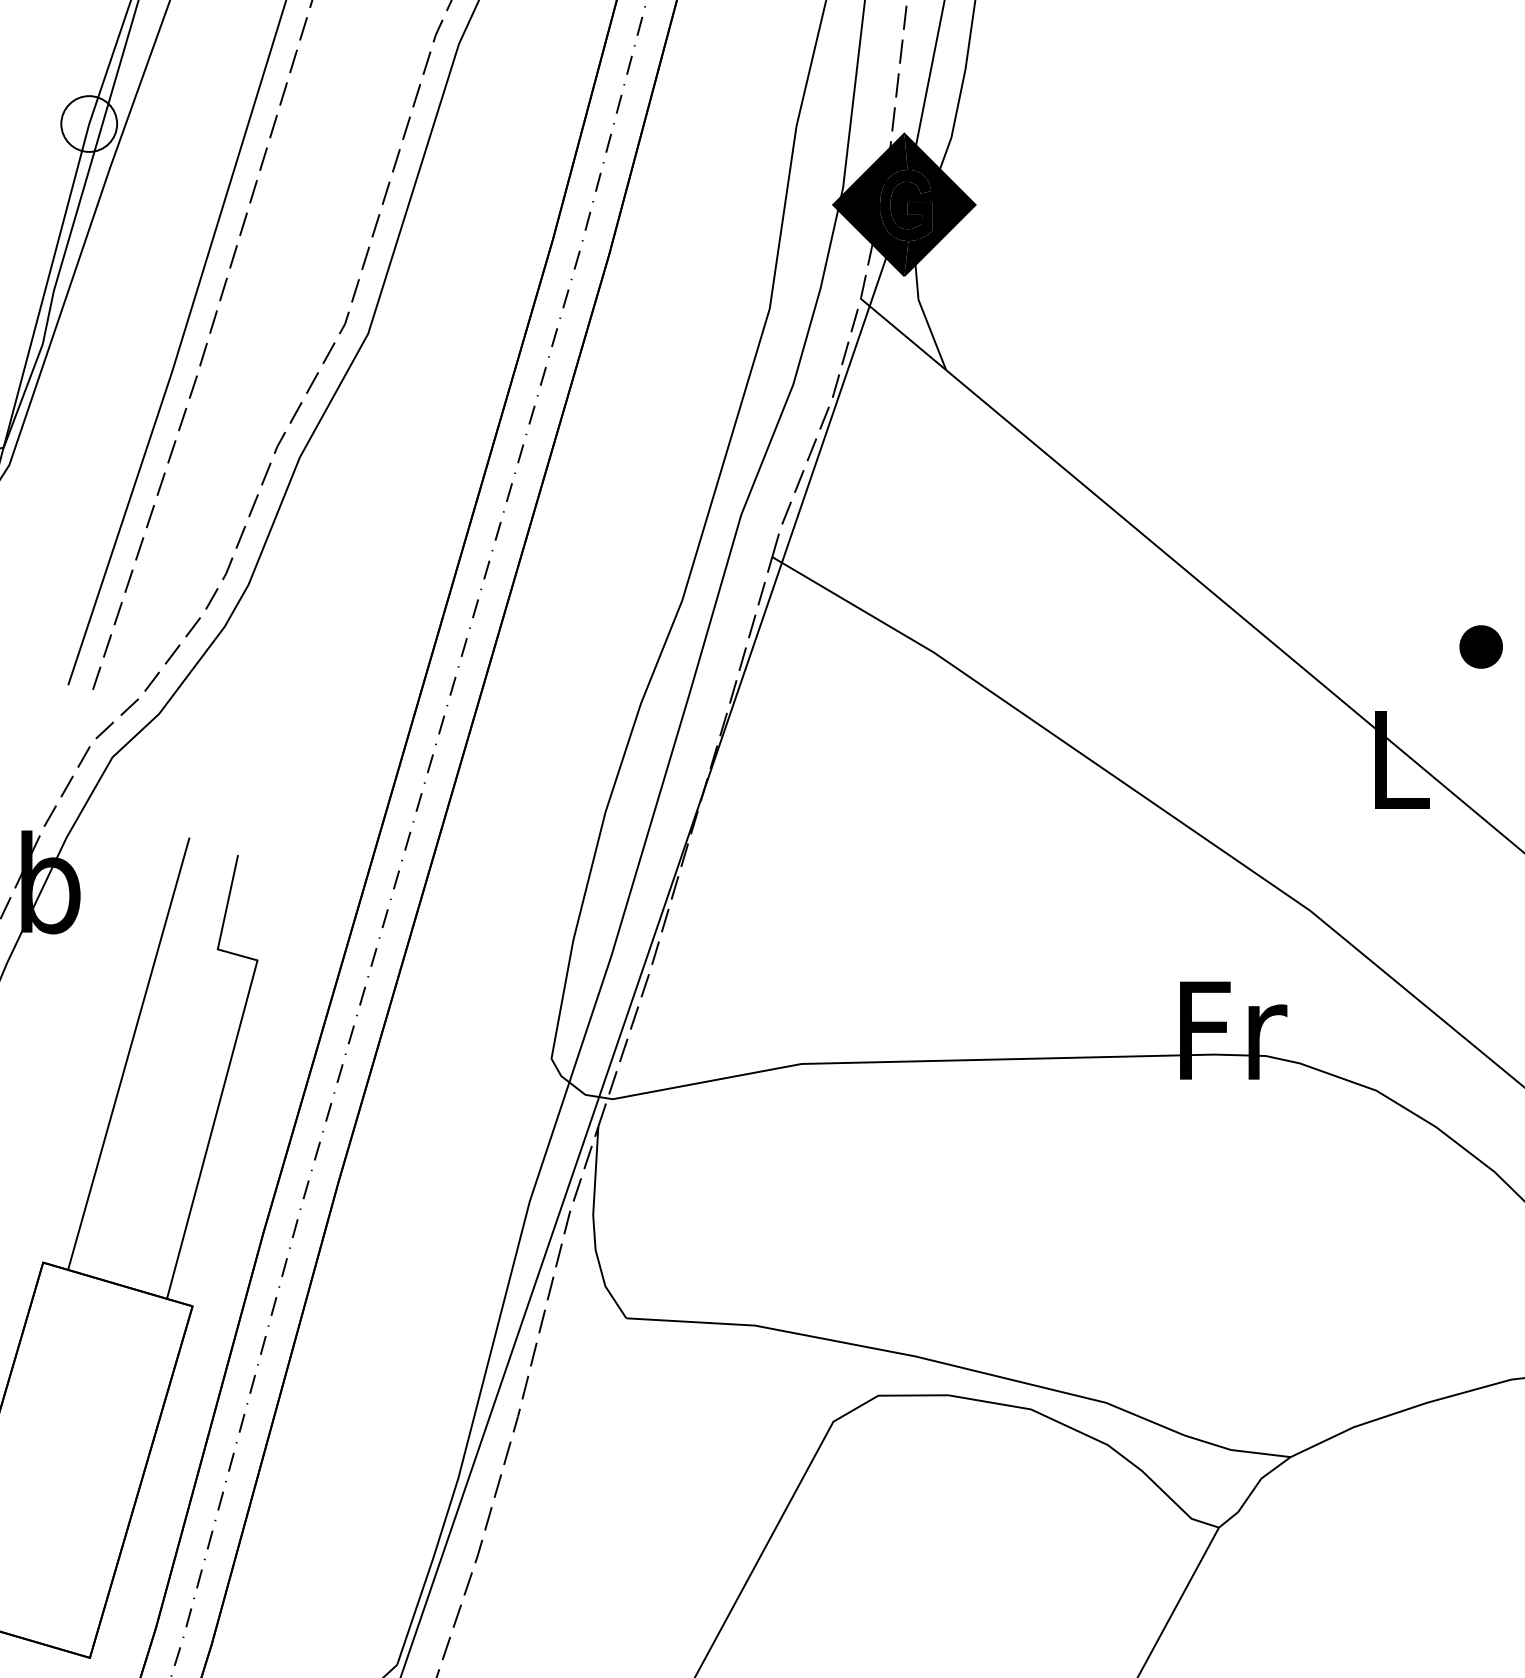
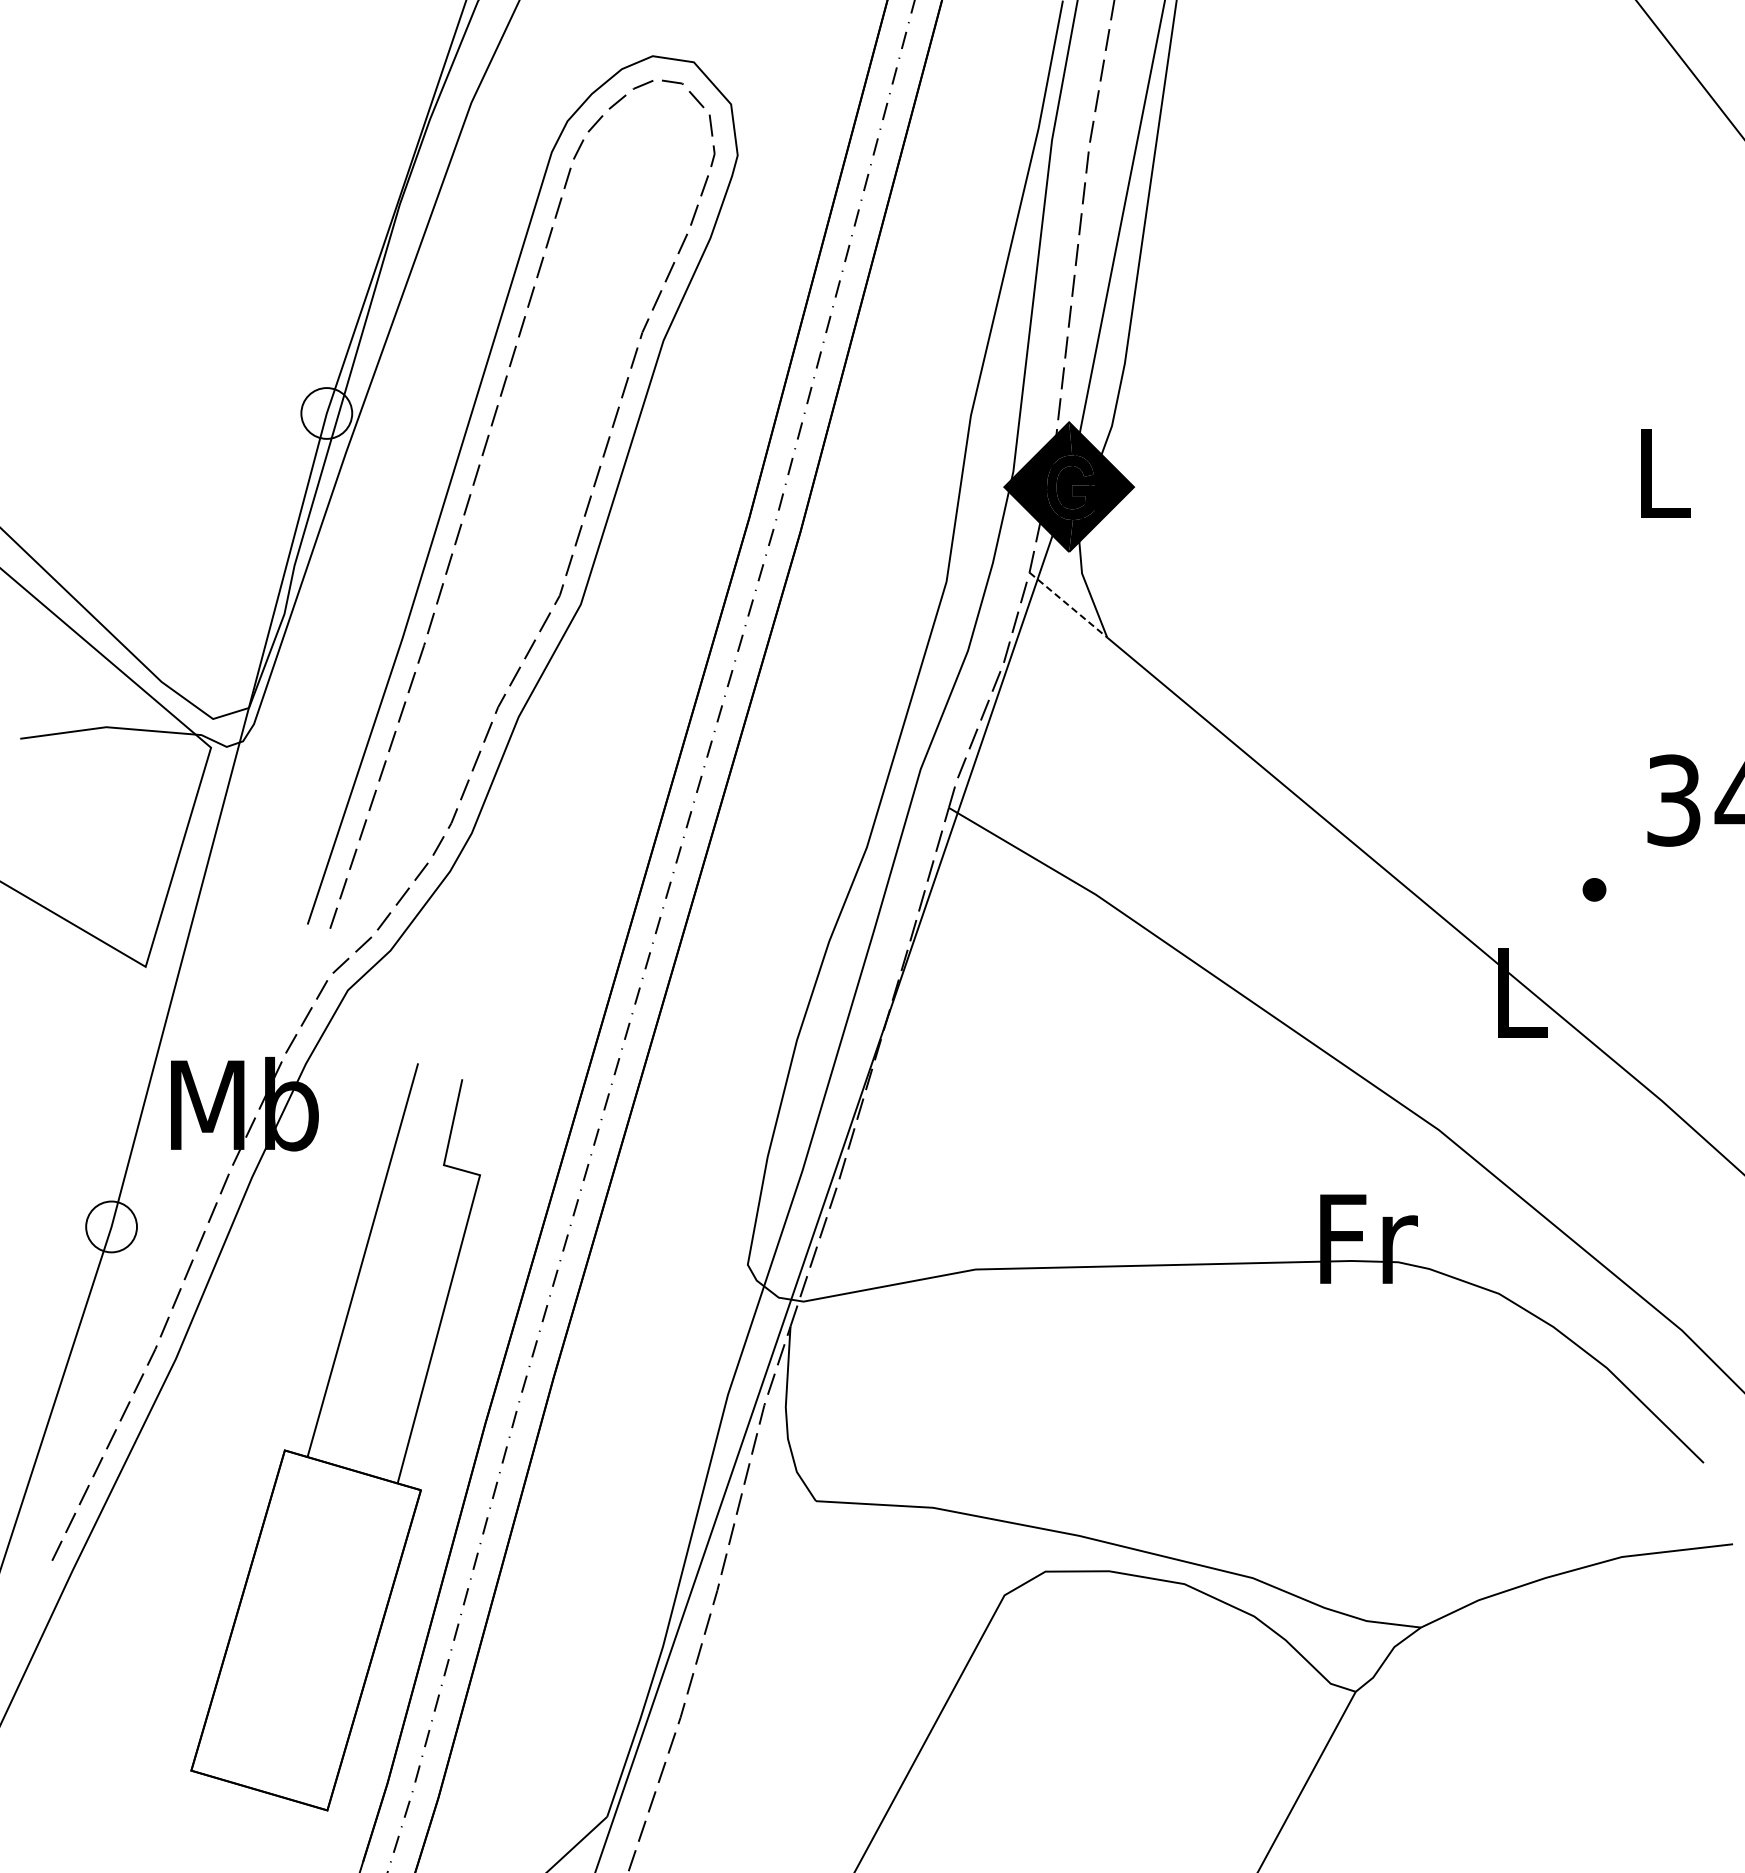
line: (903, 334) -> (1068, 605), solid -> dashed
part: (1481, 646) -> (1594, 889), size x0.6

